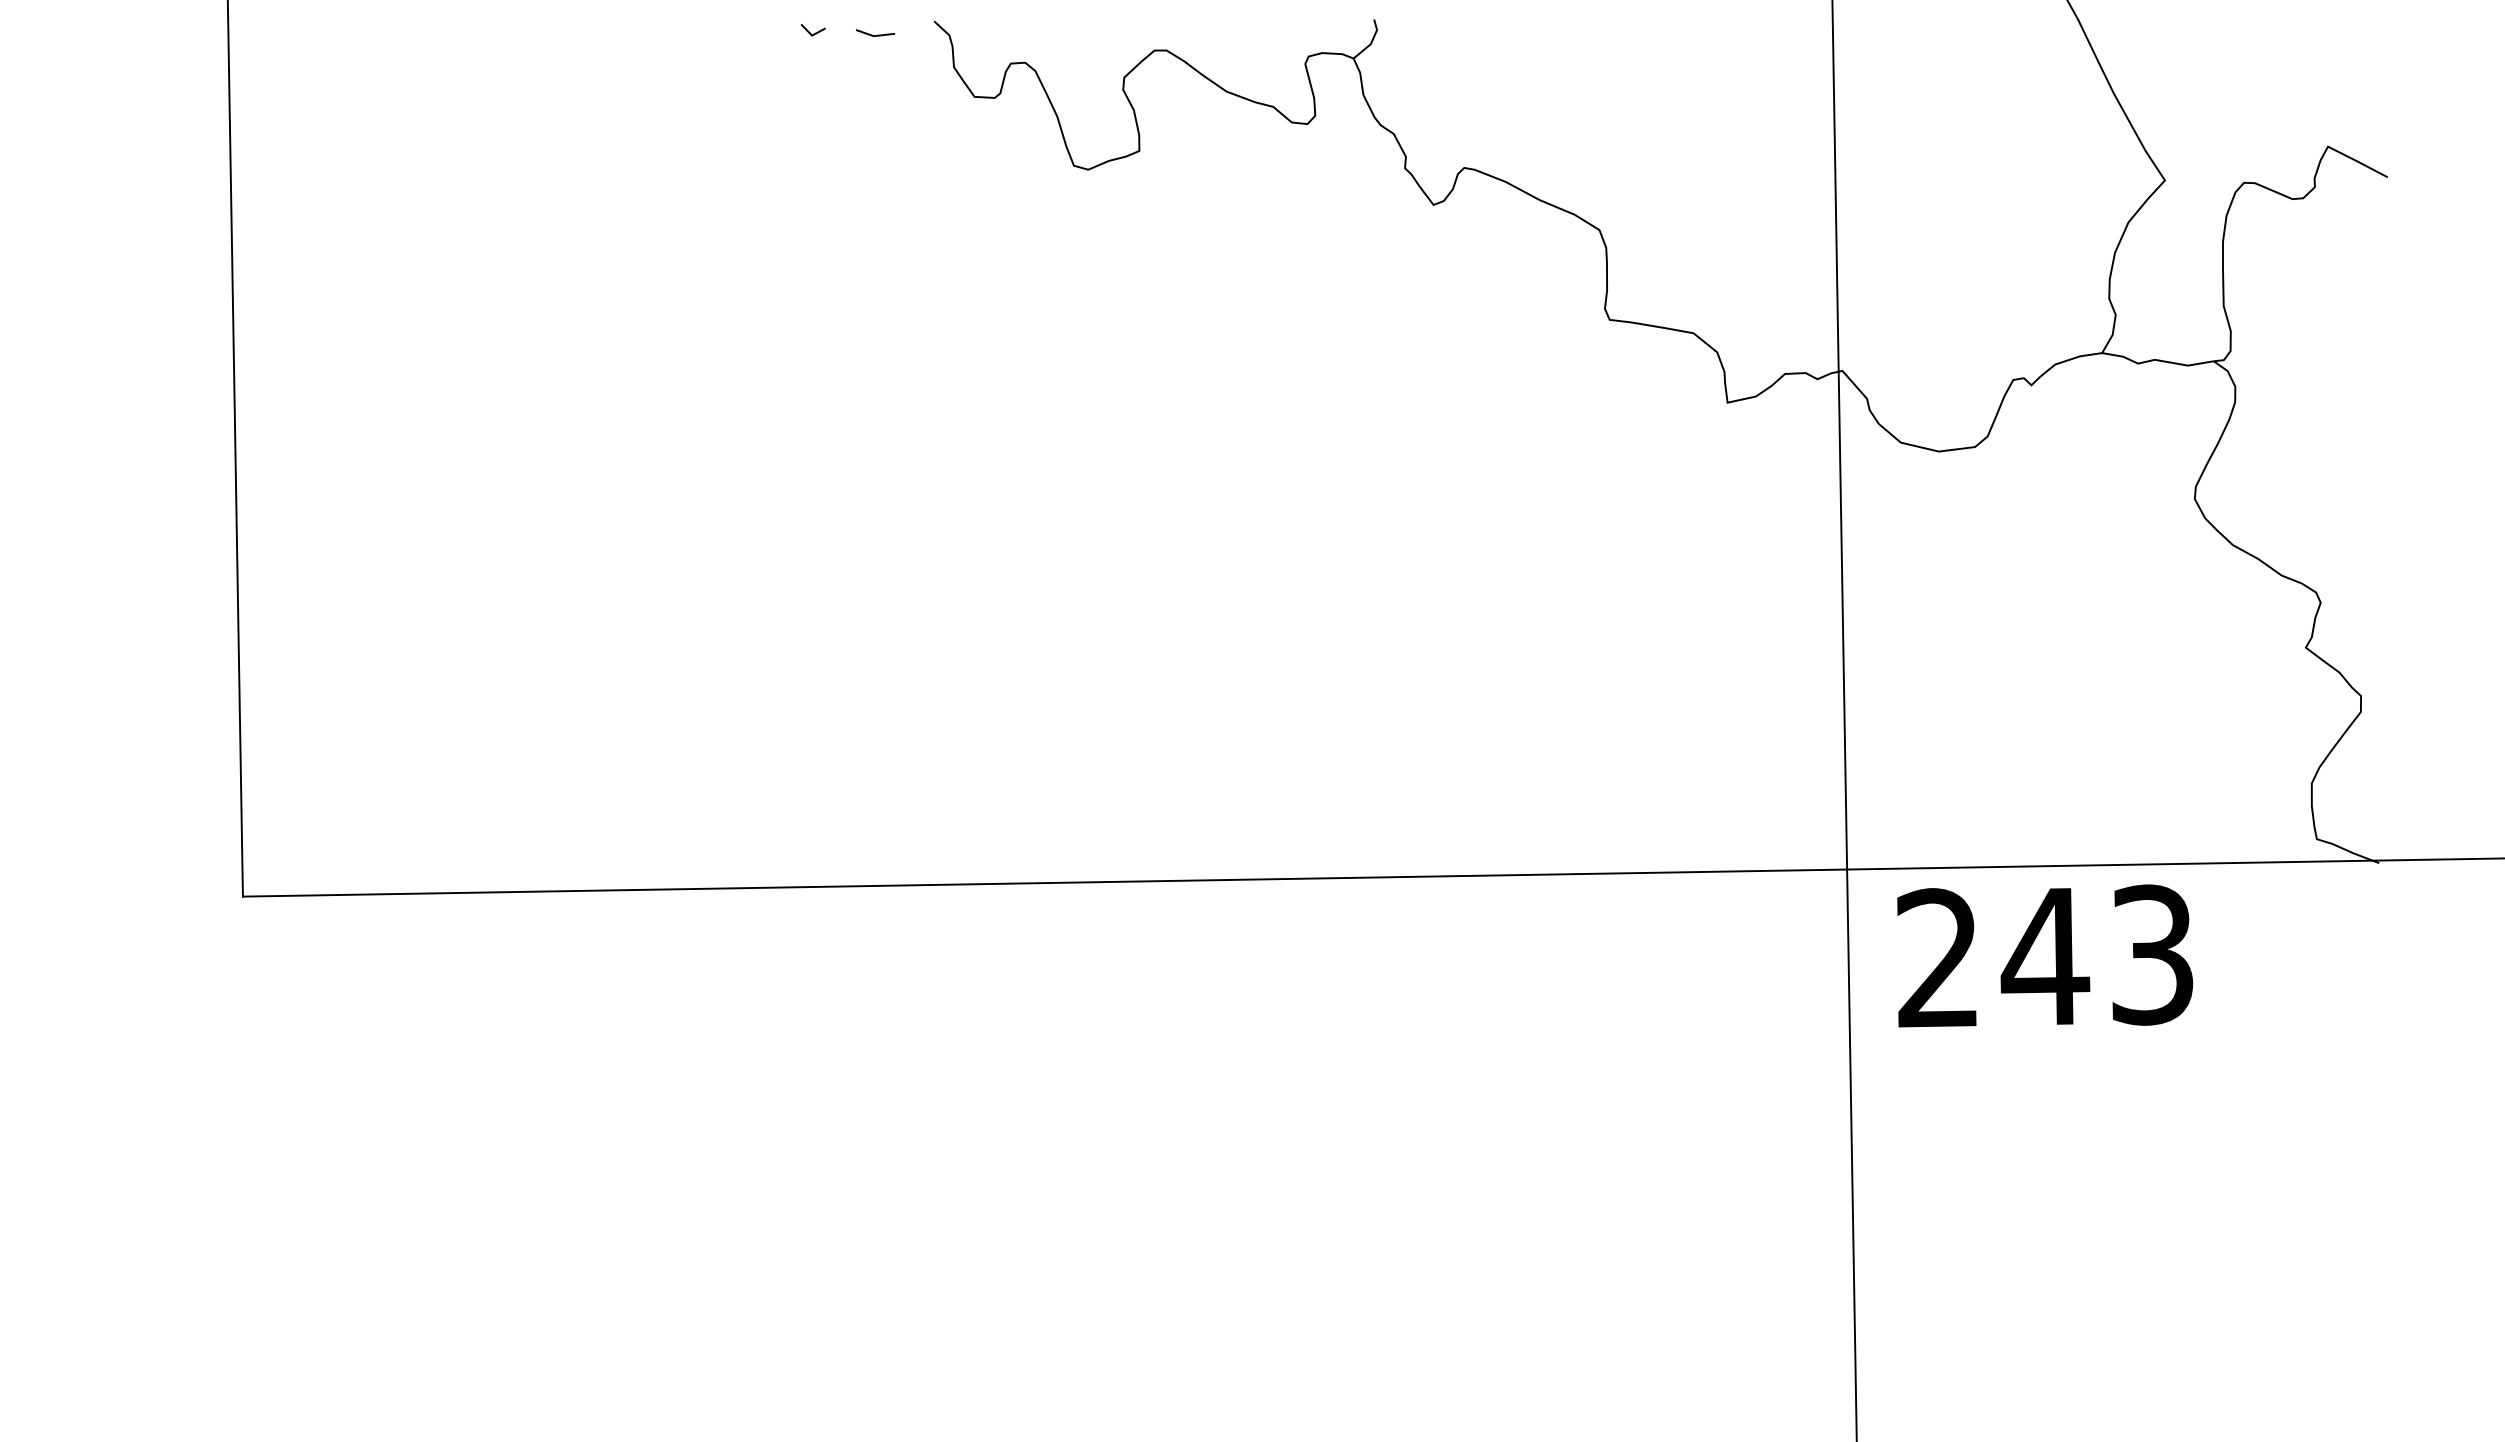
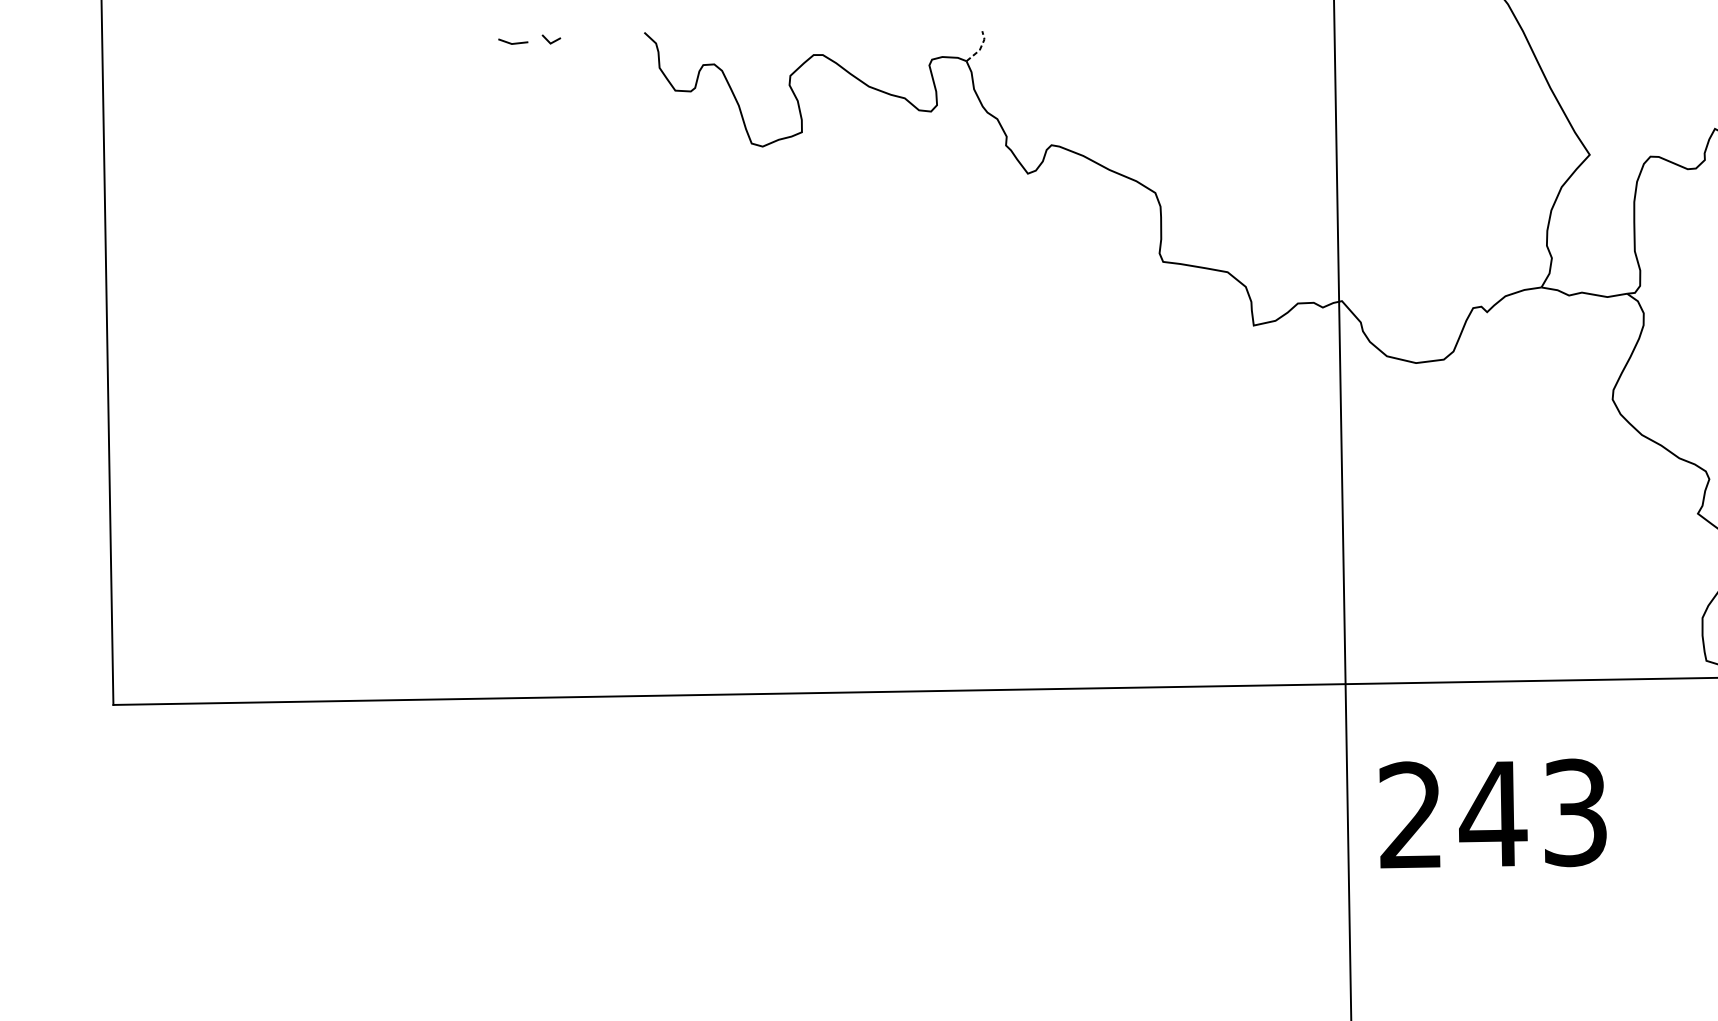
line: (877, 34) -> (514, 42), moved
line: (1371, 42) -> (980, 48), solid -> dashed
text: (2045, 955) -> (1493, 813), moved

